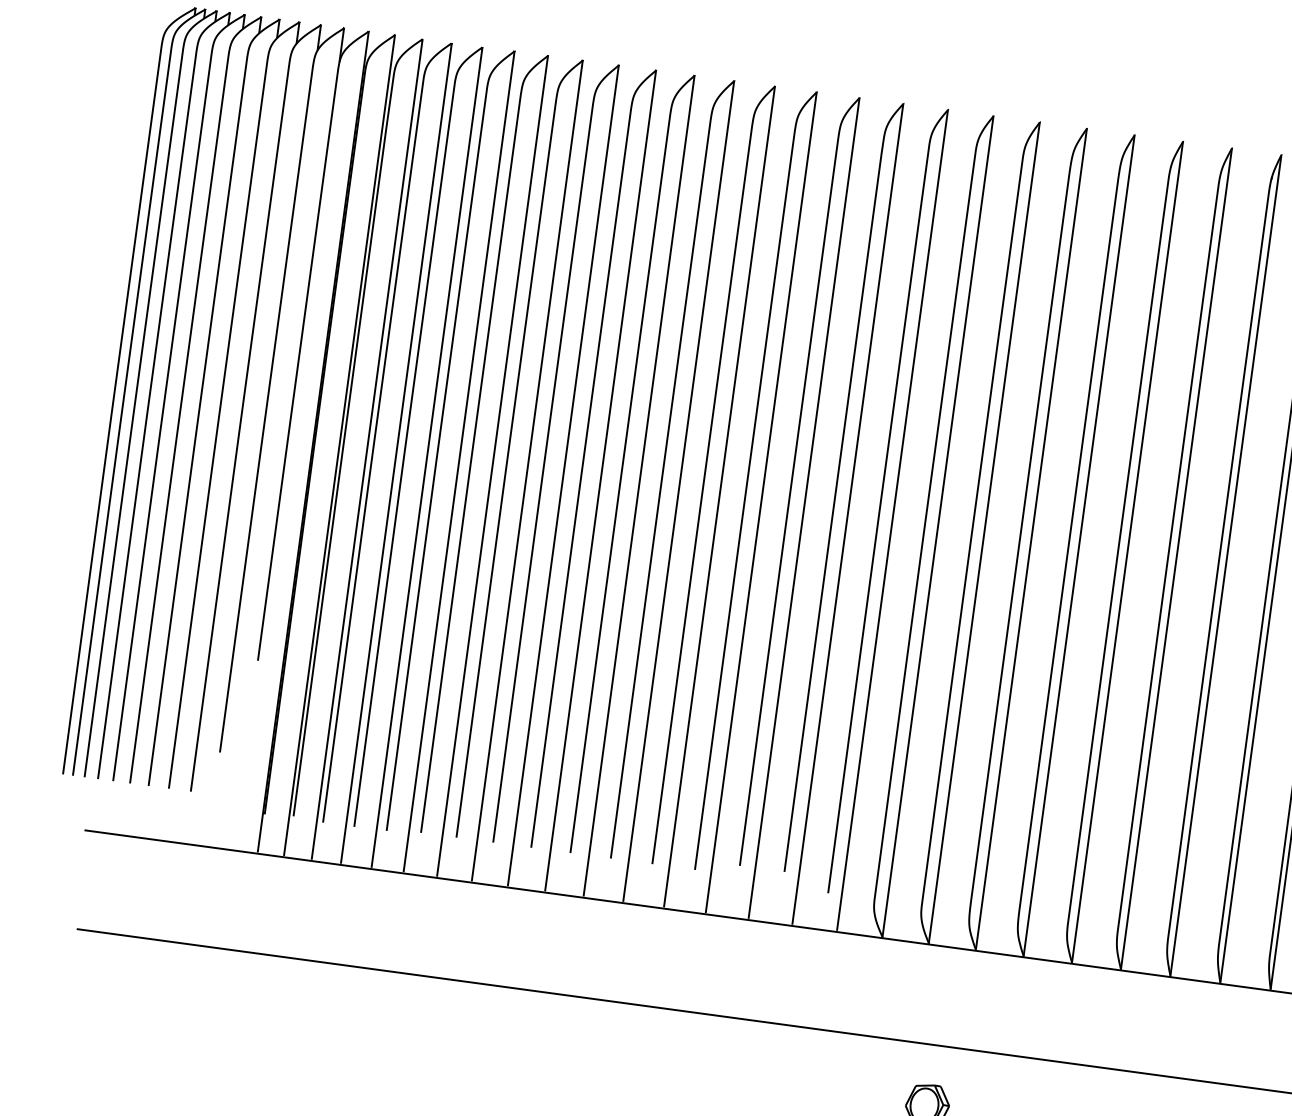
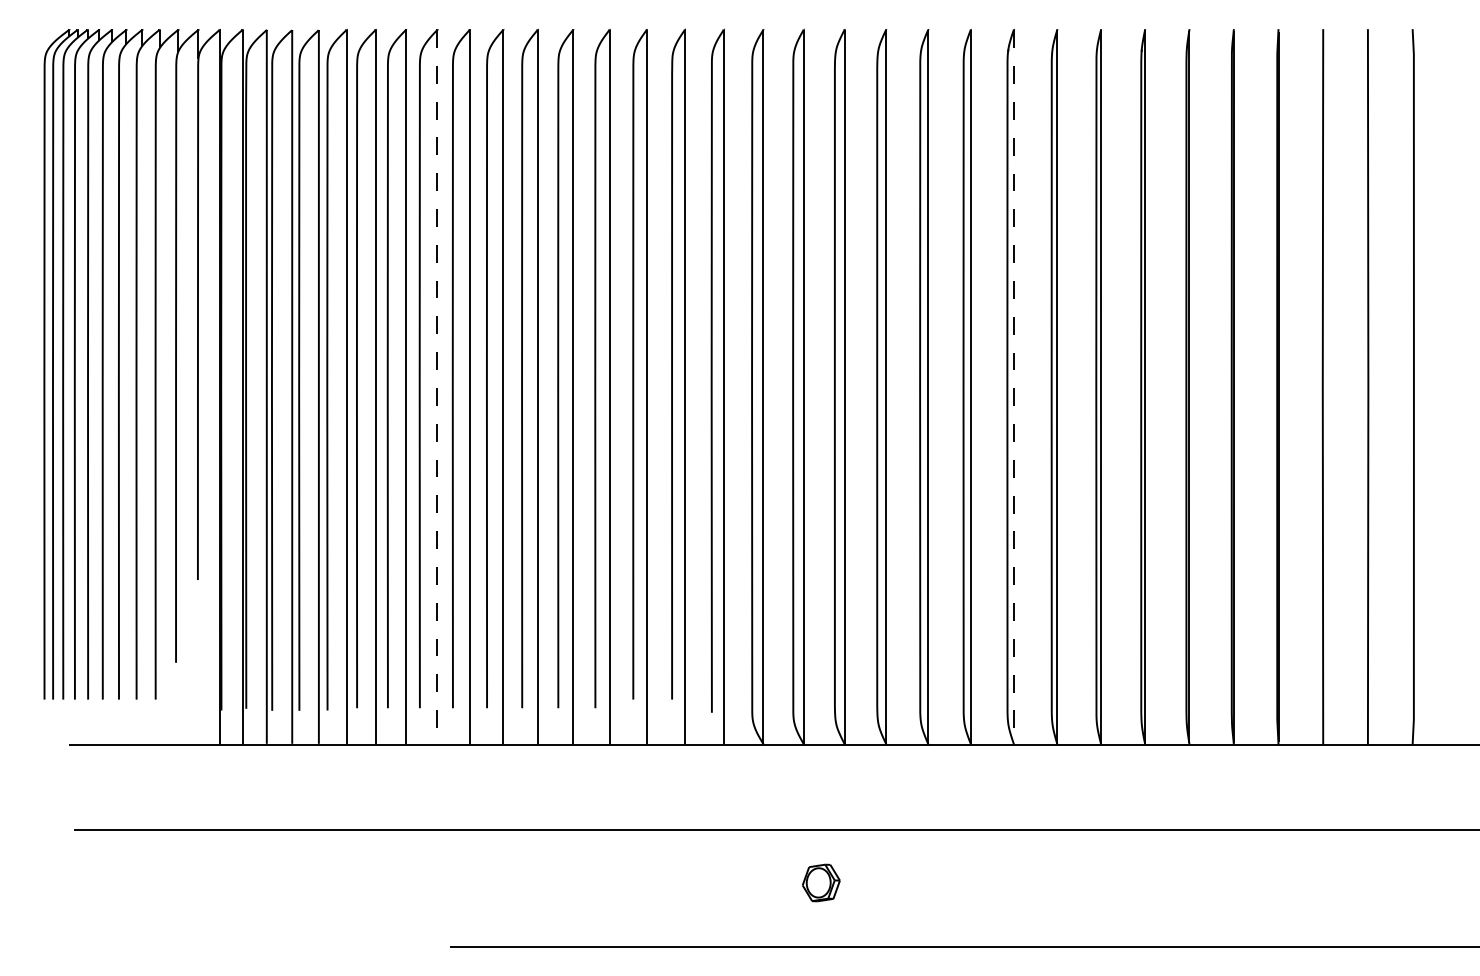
line: (563, 475) -> (437, 386), solid -> dashed
line: (1225, 565) -> (1013, 386), solid -> dashed

